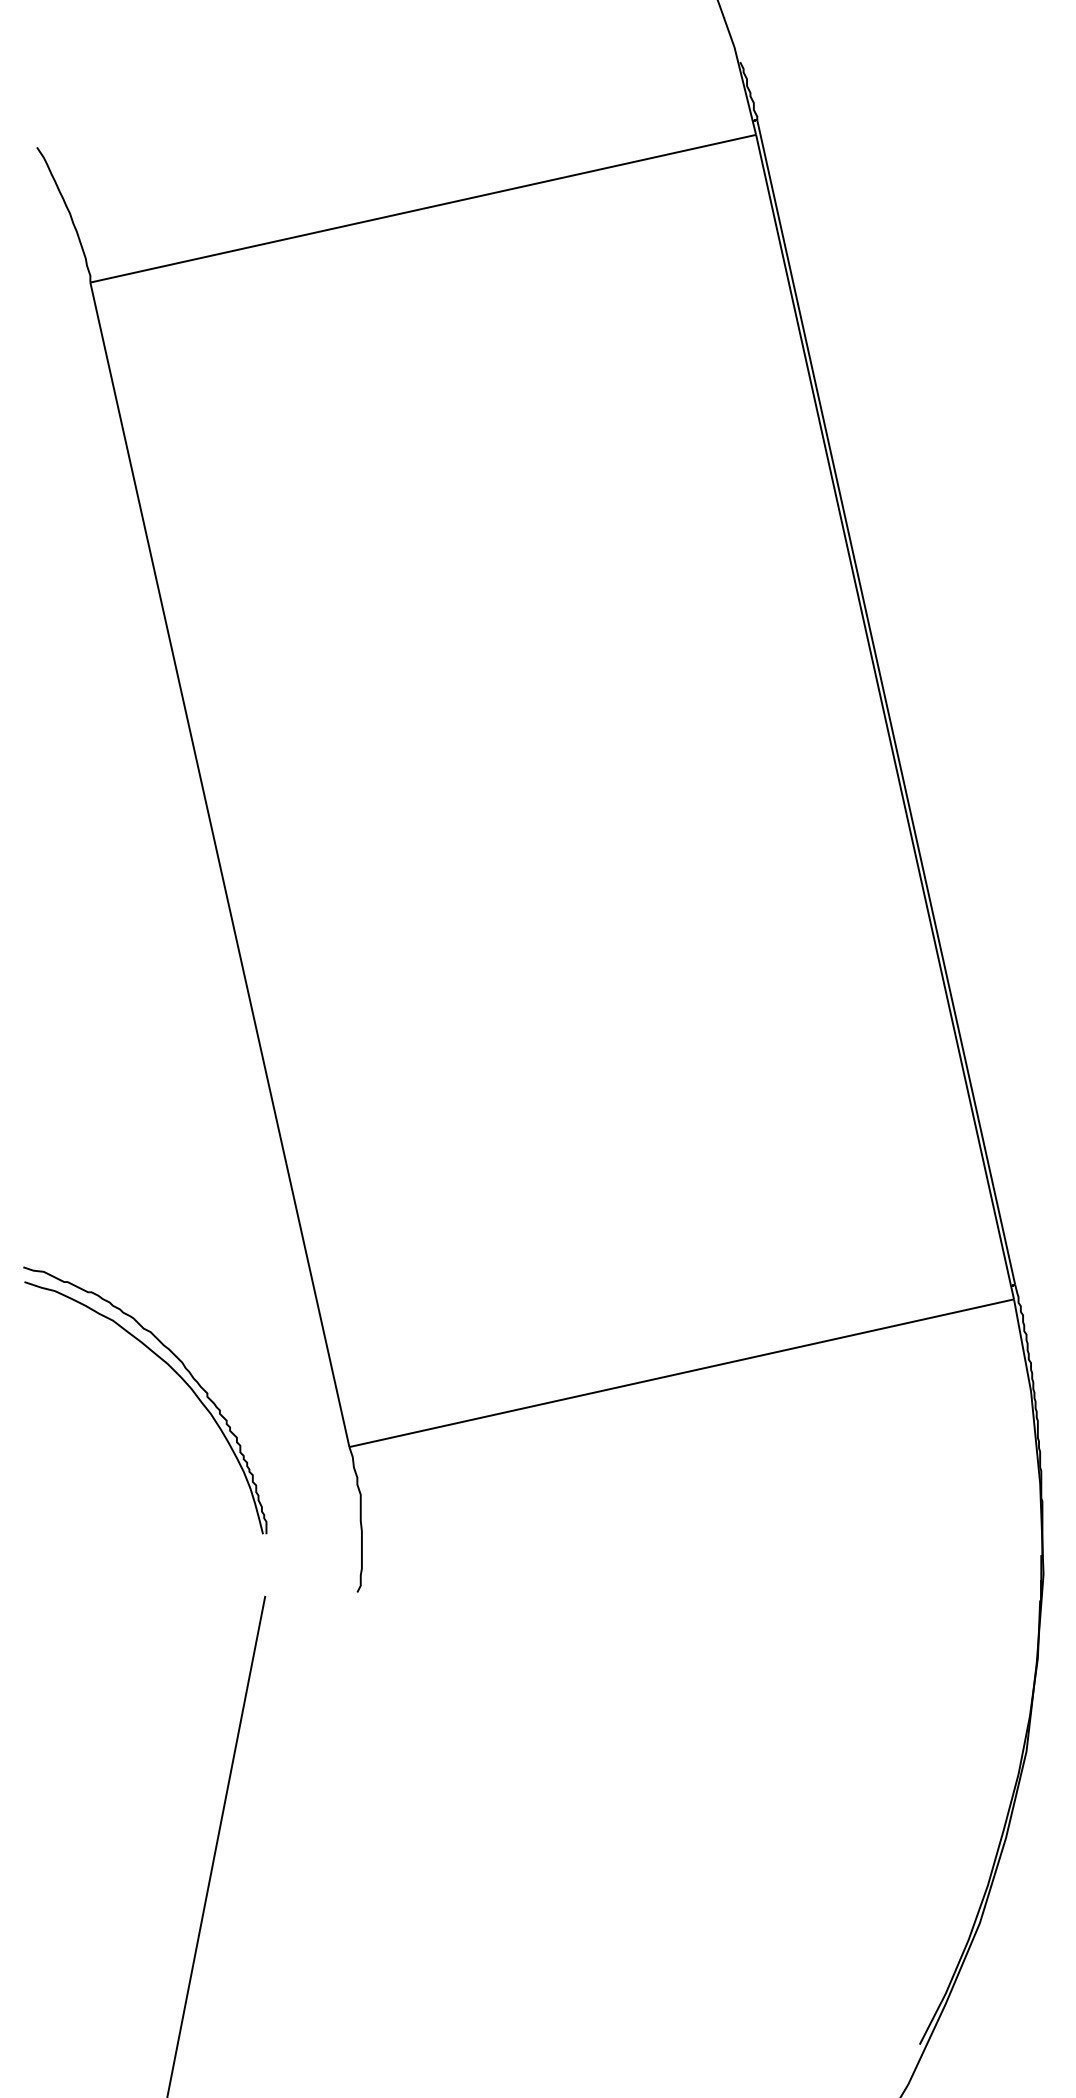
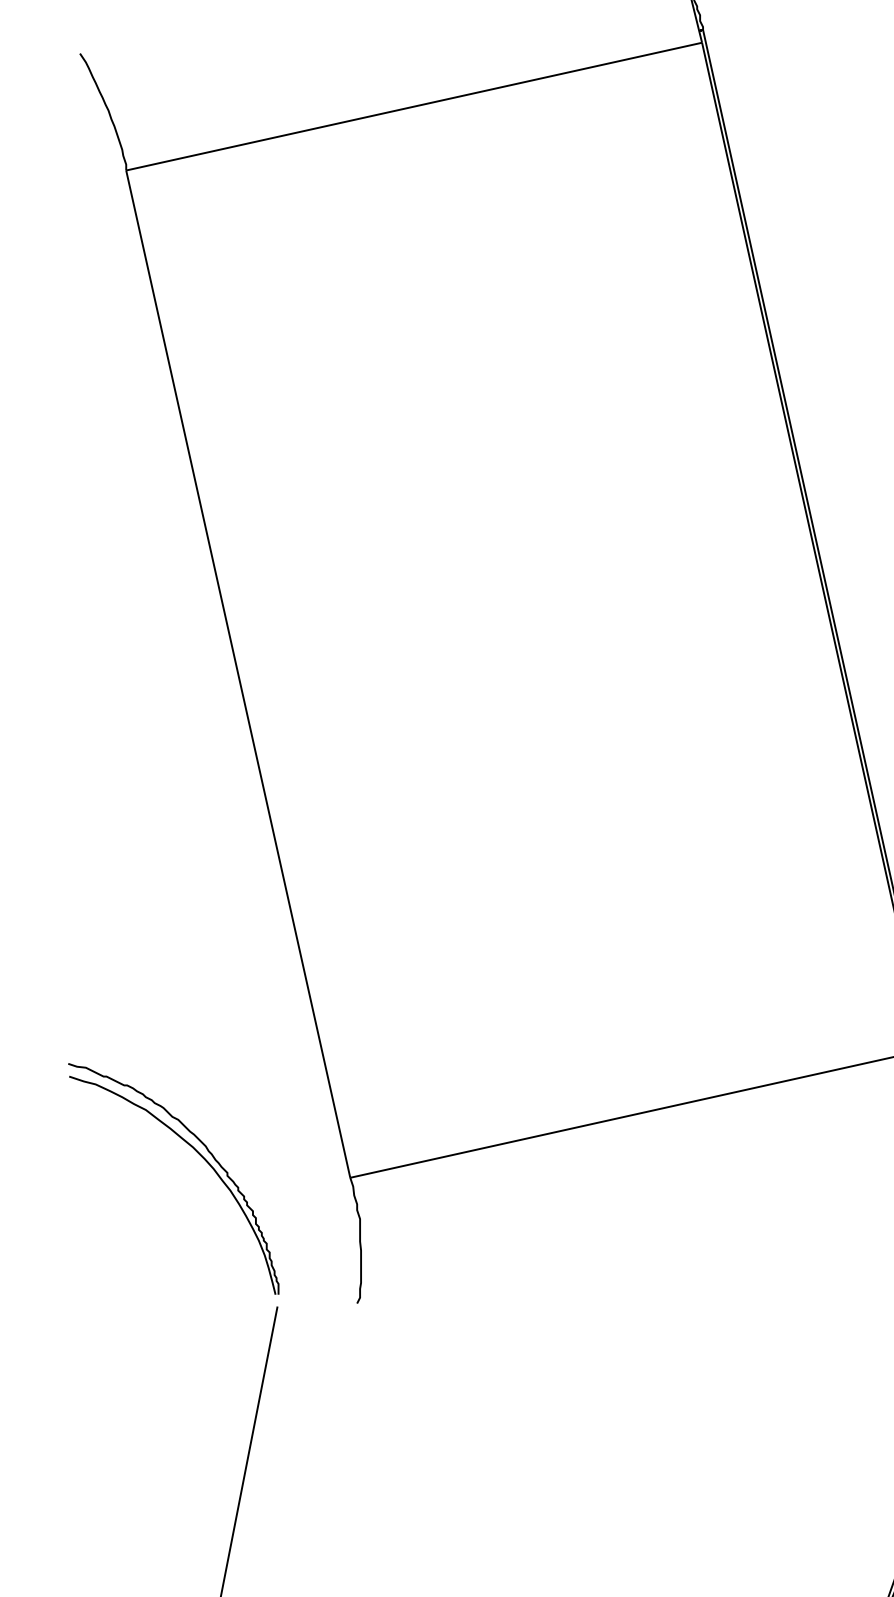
part: (173, 1371) -> (198, 1153), moved

